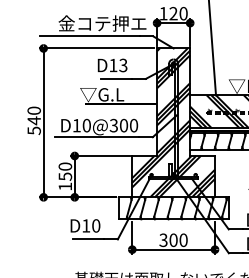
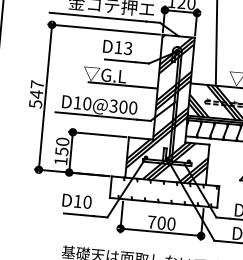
text: (33, 110) -> (36, 84), 540 -> 547
hatch: (172, 208) -> (163, 192), removed
text: (163, 240) -> (151, 222), 300 -> 700

